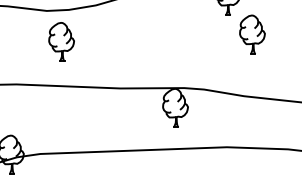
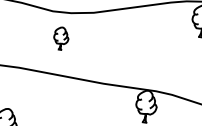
part: (61, 41) -> (61, 38), size x0.7

